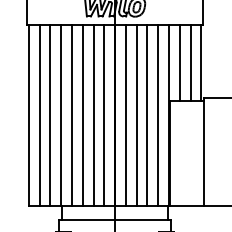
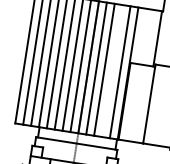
line: (179, 62) -> (141, 36), removed
line: (190, 62) -> (149, 37), removed
line: (147, 115) -> (112, 71), removed

